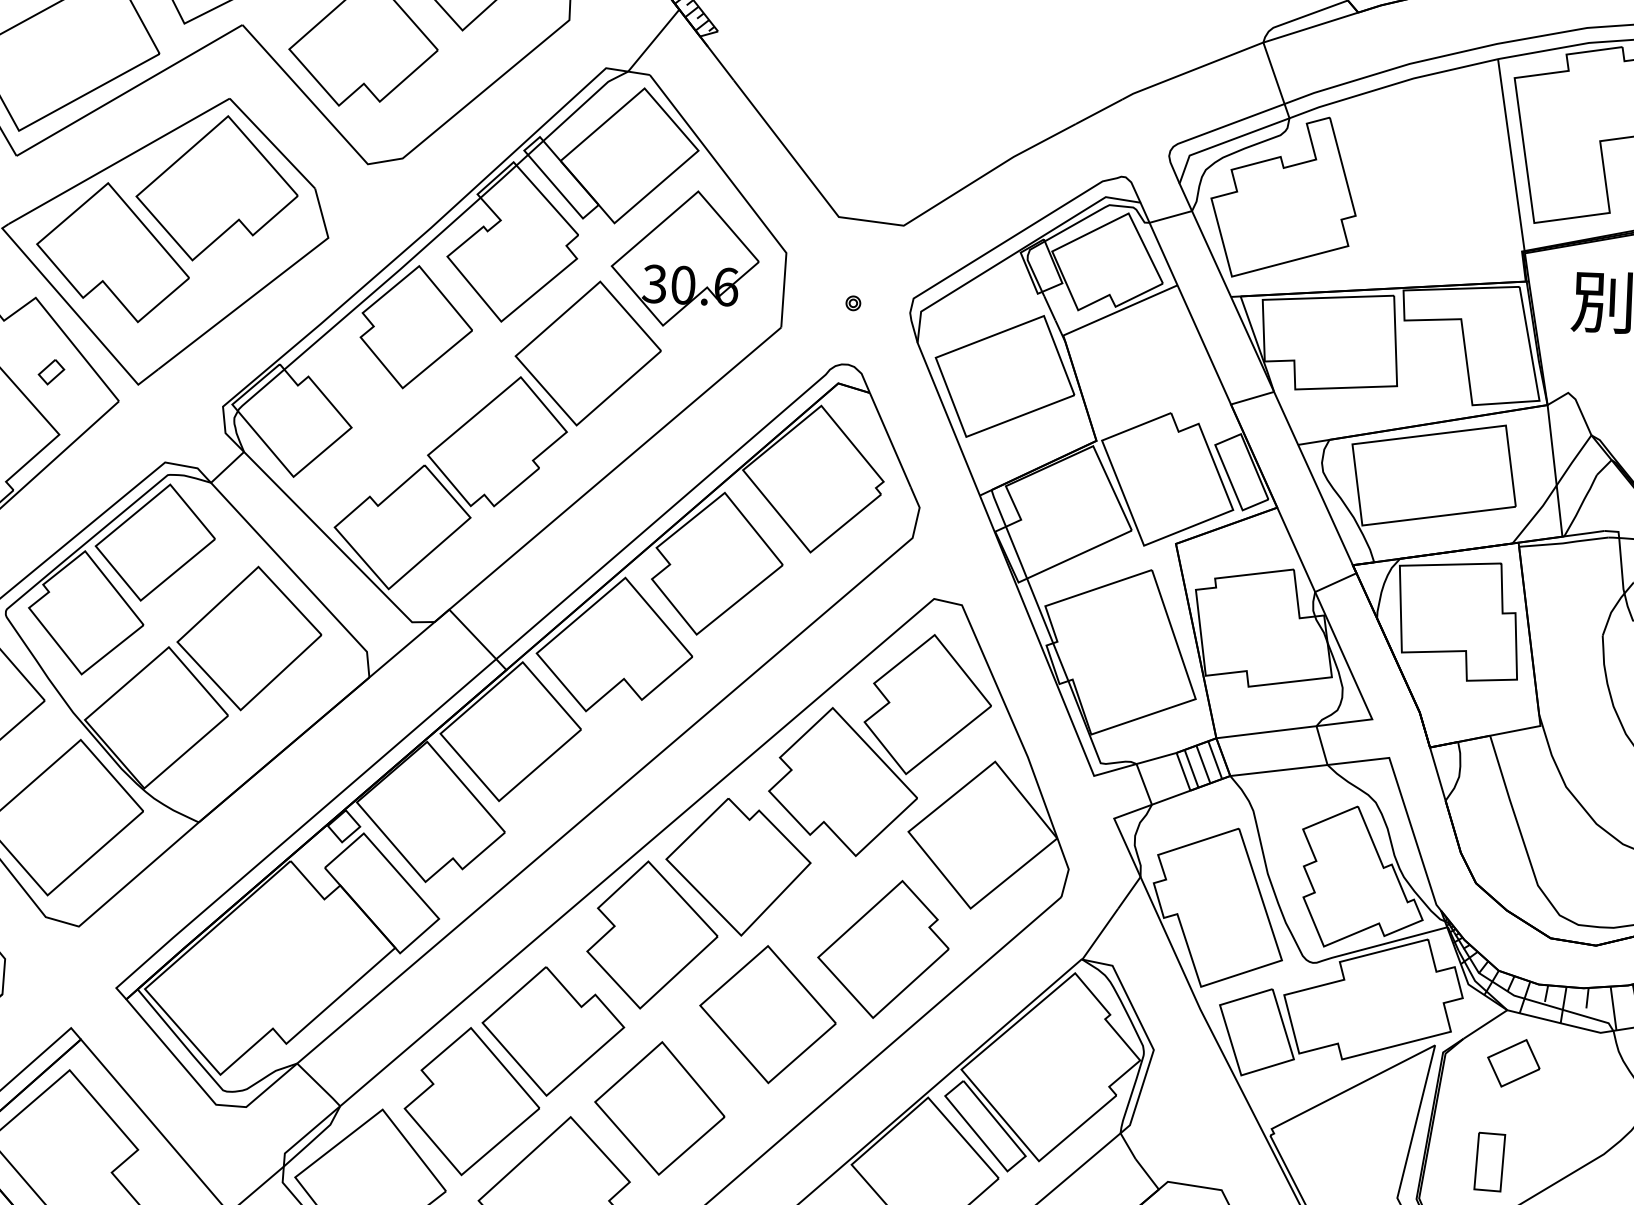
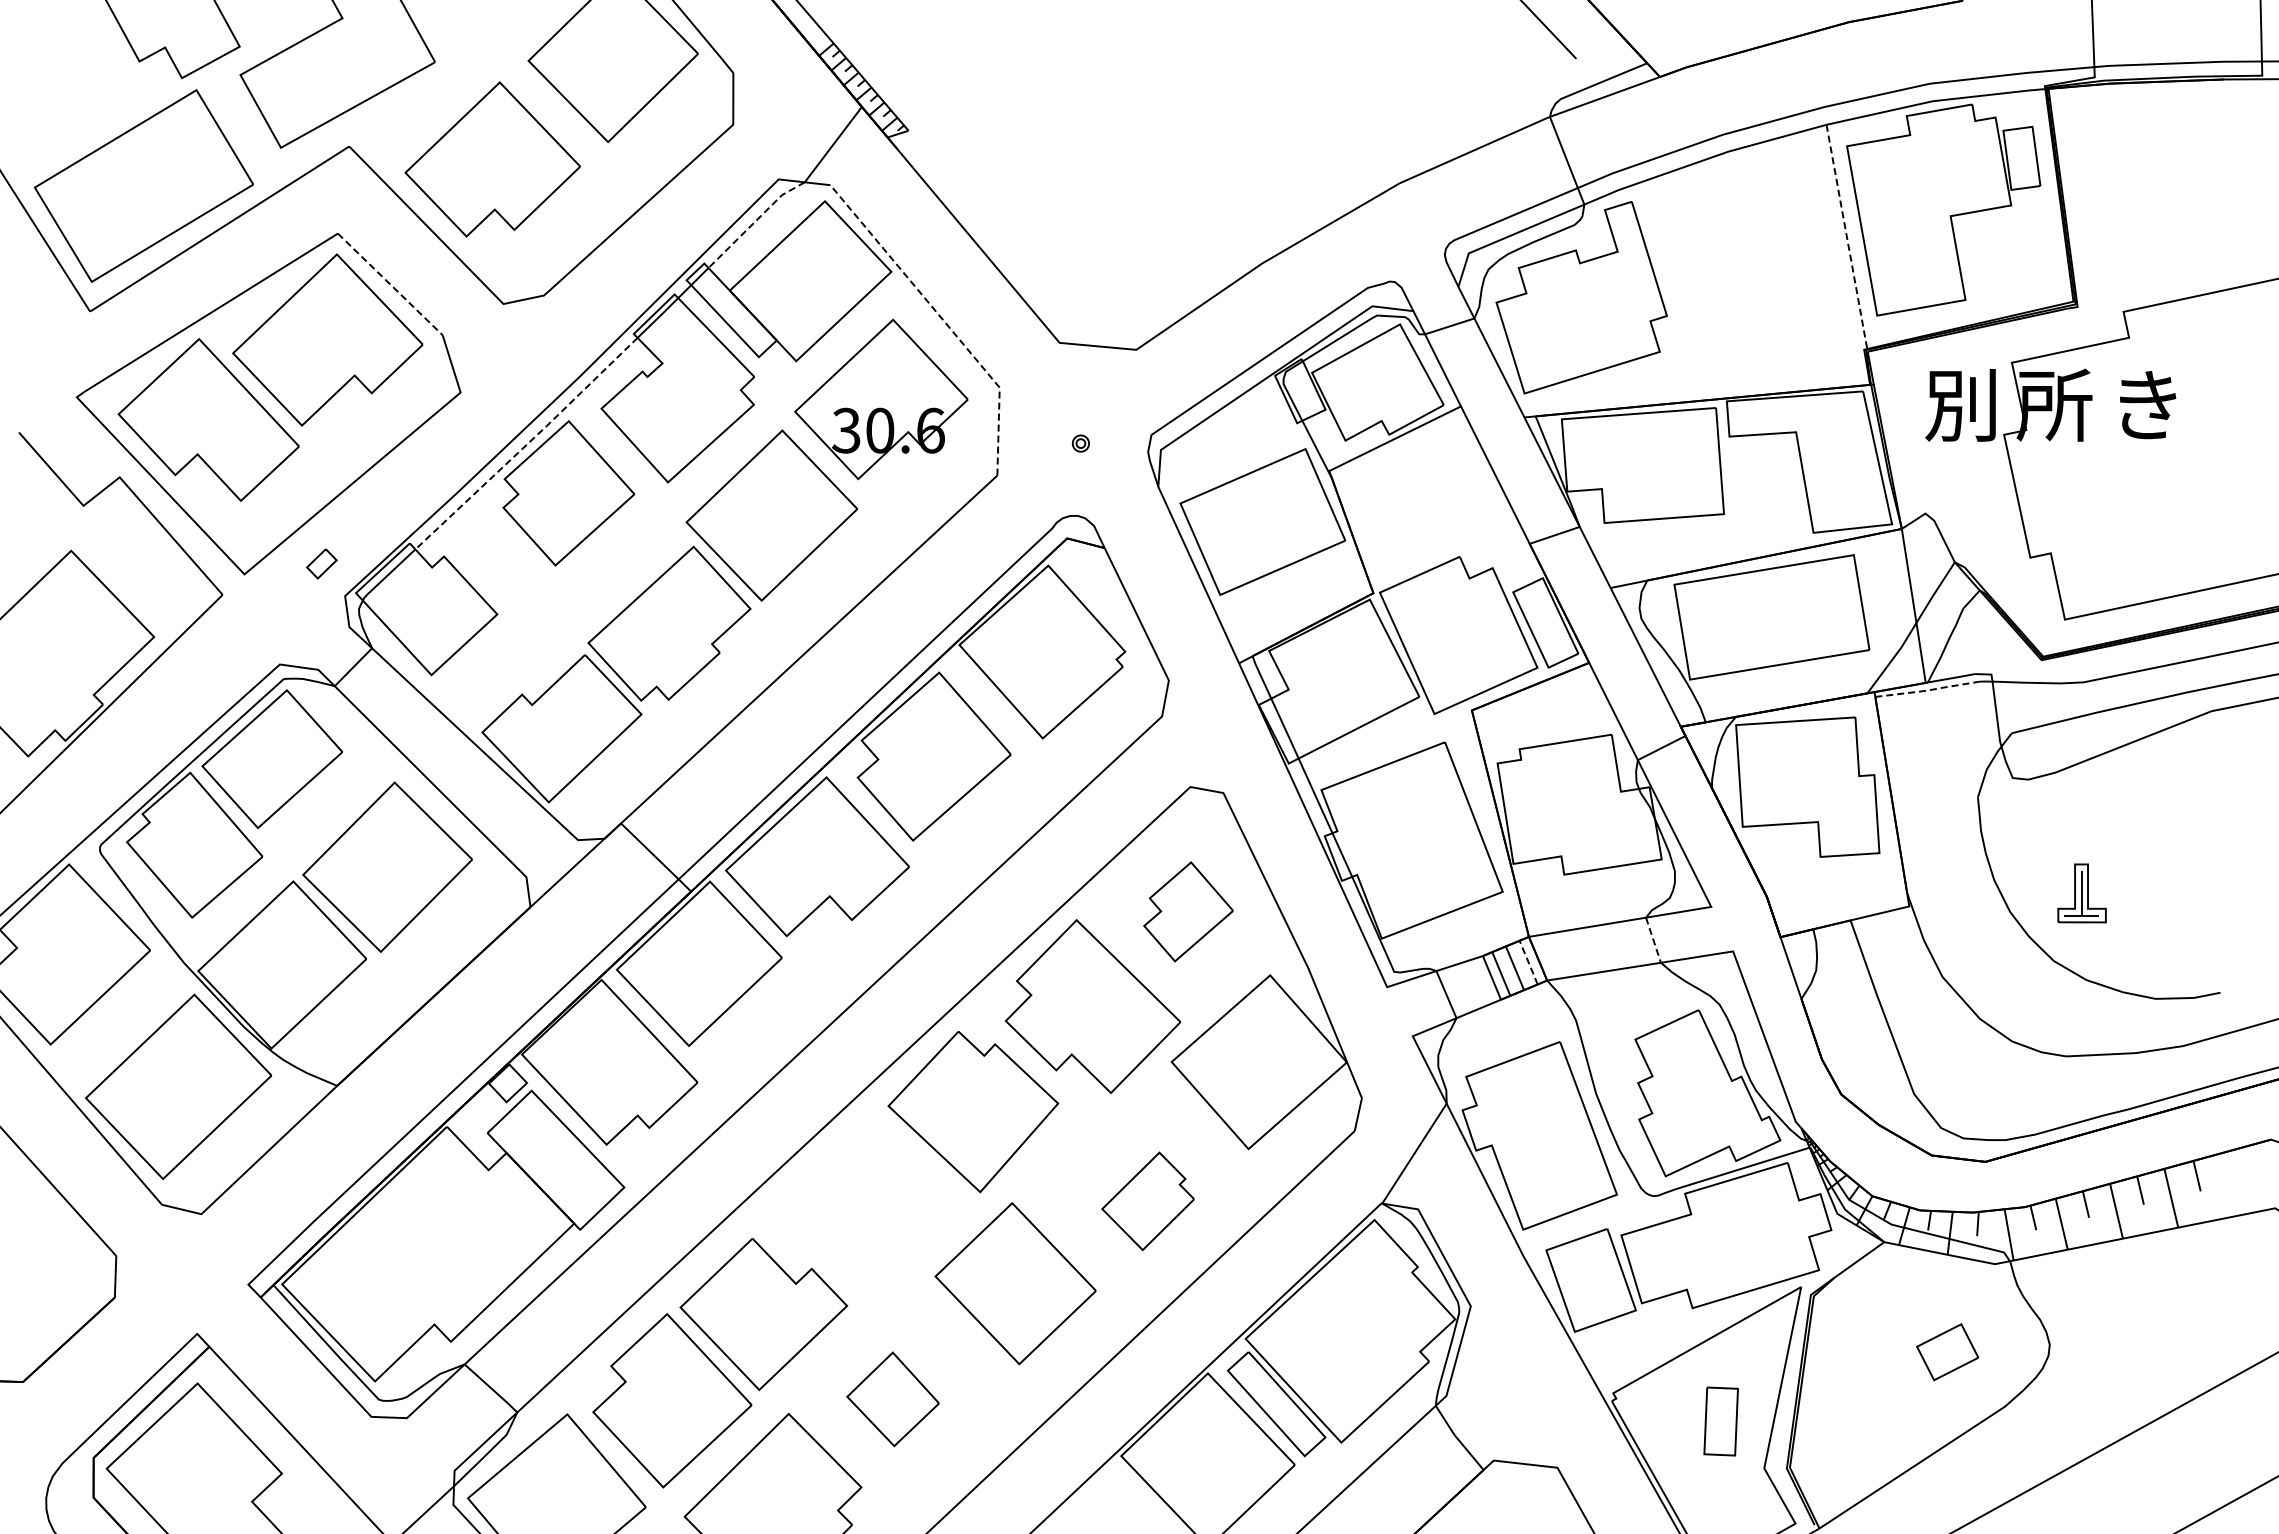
line: (584, 103) -> (755, 221), solid -> dashed
line: (272, 143) -> (390, 284), solid -> dashed
line: (1511, 156) -> (1847, 238), solid -> dashed
line: (741, 193) -> (943, 320), solid -> dashed
line: (383, 284) -> (527, 444), solid -> dashed
part: (51, 371) -> (321, 563), moved
line: (1564, 543) -> (1928, 690), solid -> dashed
part: (928, 704) -> (1188, 911), size x0.6
line: (1322, 745) -> (1653, 940), solid -> dashed
line: (1215, 760) -> (1528, 962), solid -> dashed
part: (653, 934) -> (876, 1195), removed
part: (882, 949) -> (1147, 1201), size x0.6
part: (1513, 1063) -> (1947, 1352), moved
part: (659, 1108) -> (892, 1399), size x0.6
part: (1489, 1162) -> (1720, 1421), moved

